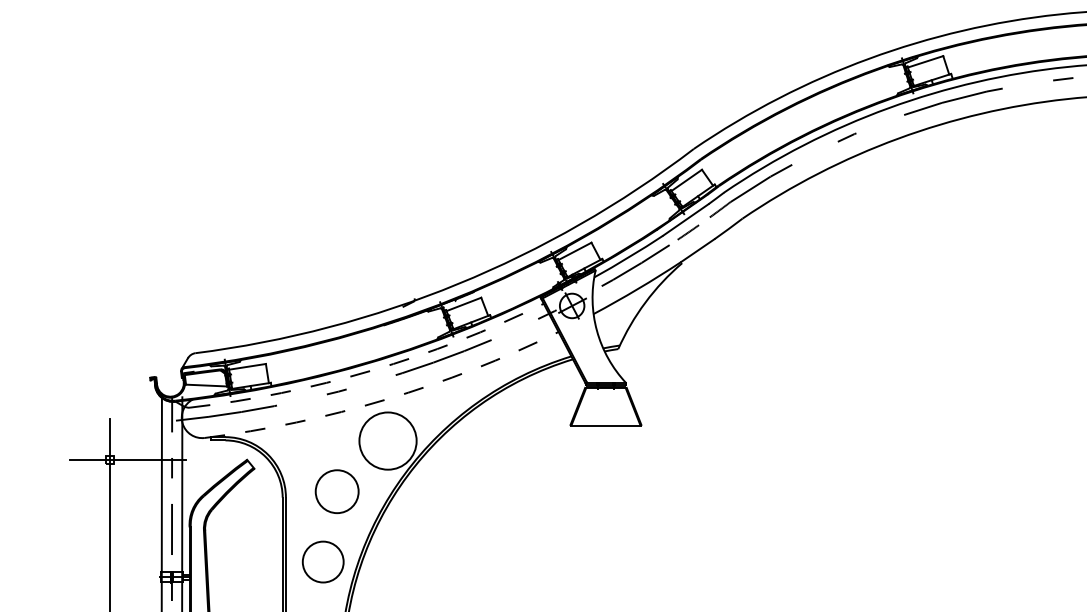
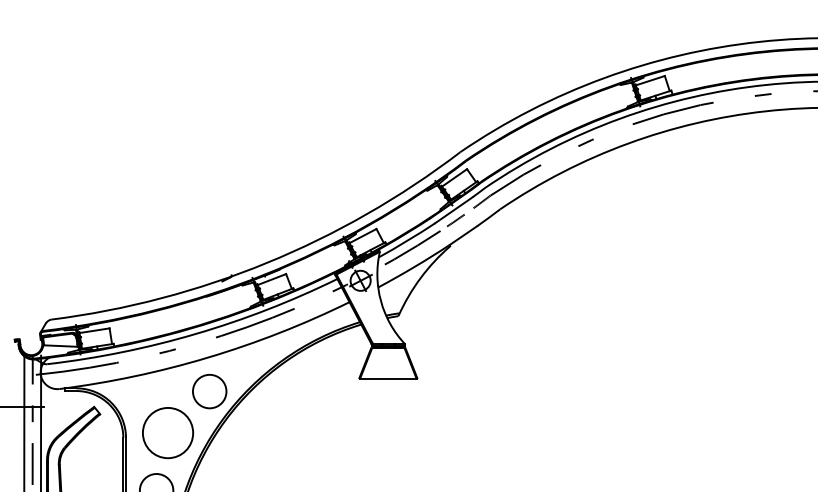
arc: (371, 370) -> (196, 333), dashed -> solid
arc: (386, 399) -> (208, 357), dashed -> solid
circle: (387, 440) -> (209, 391), size x0.71
circle: (336, 491) -> (167, 432), size x1.43

